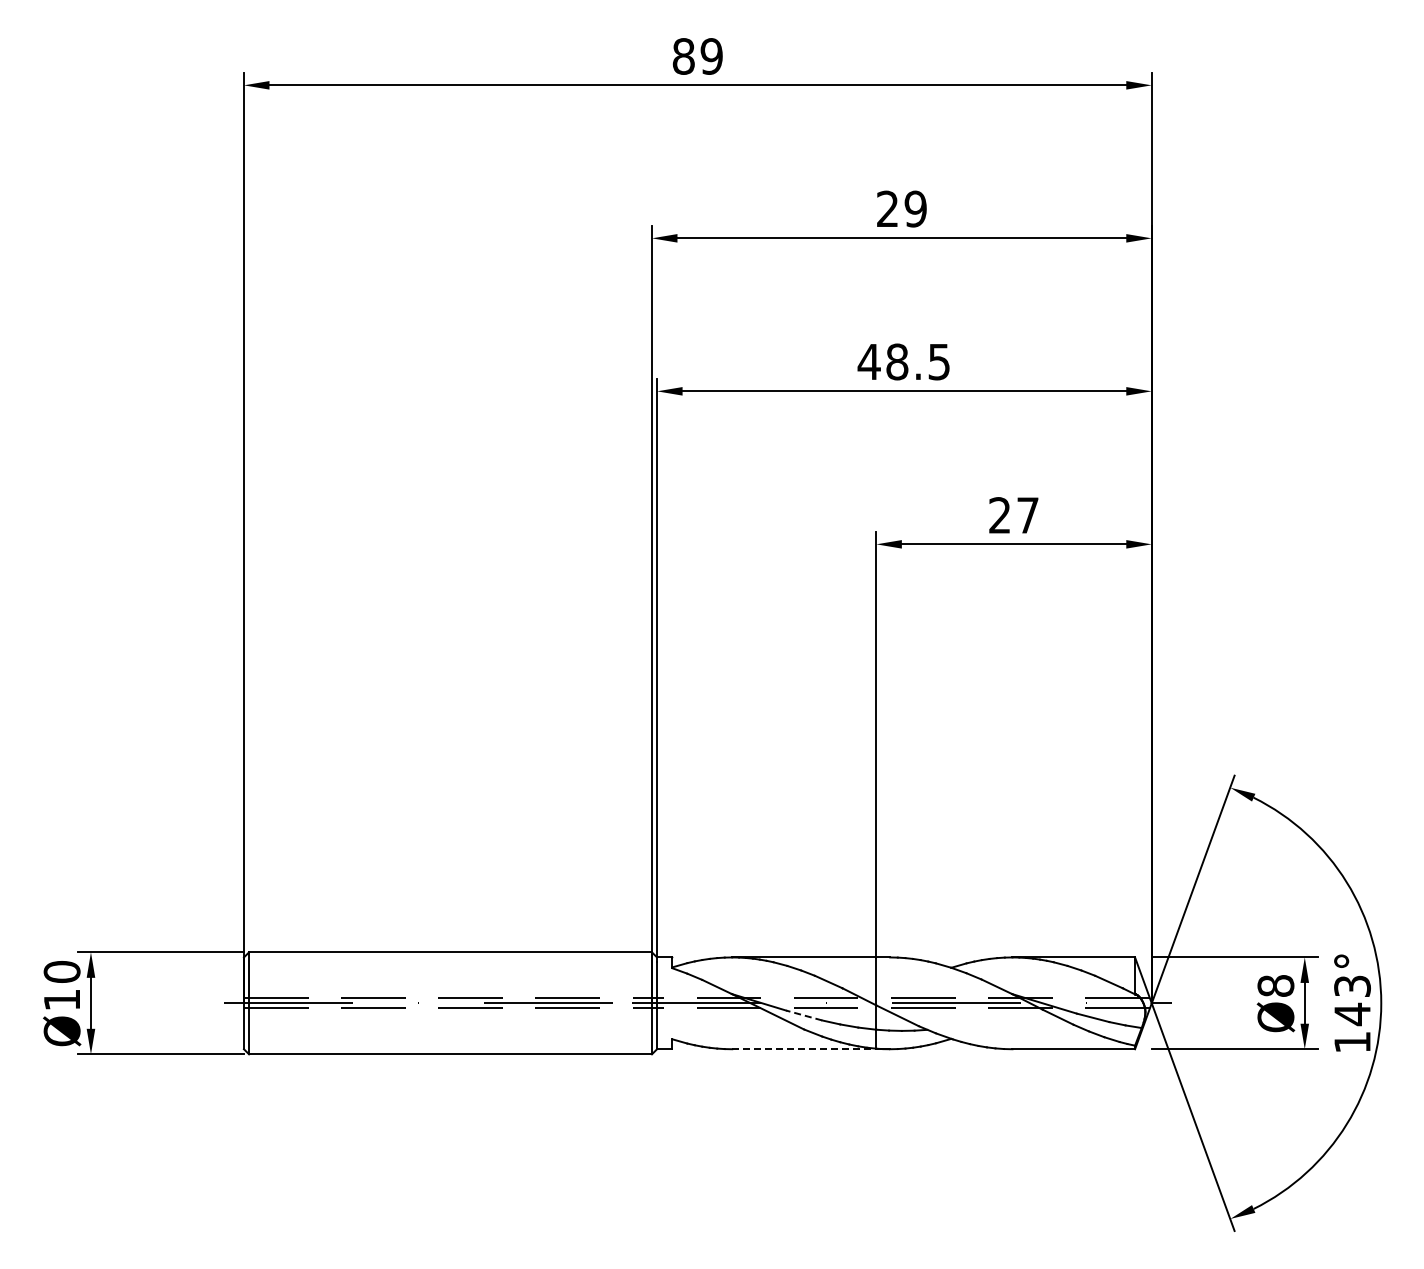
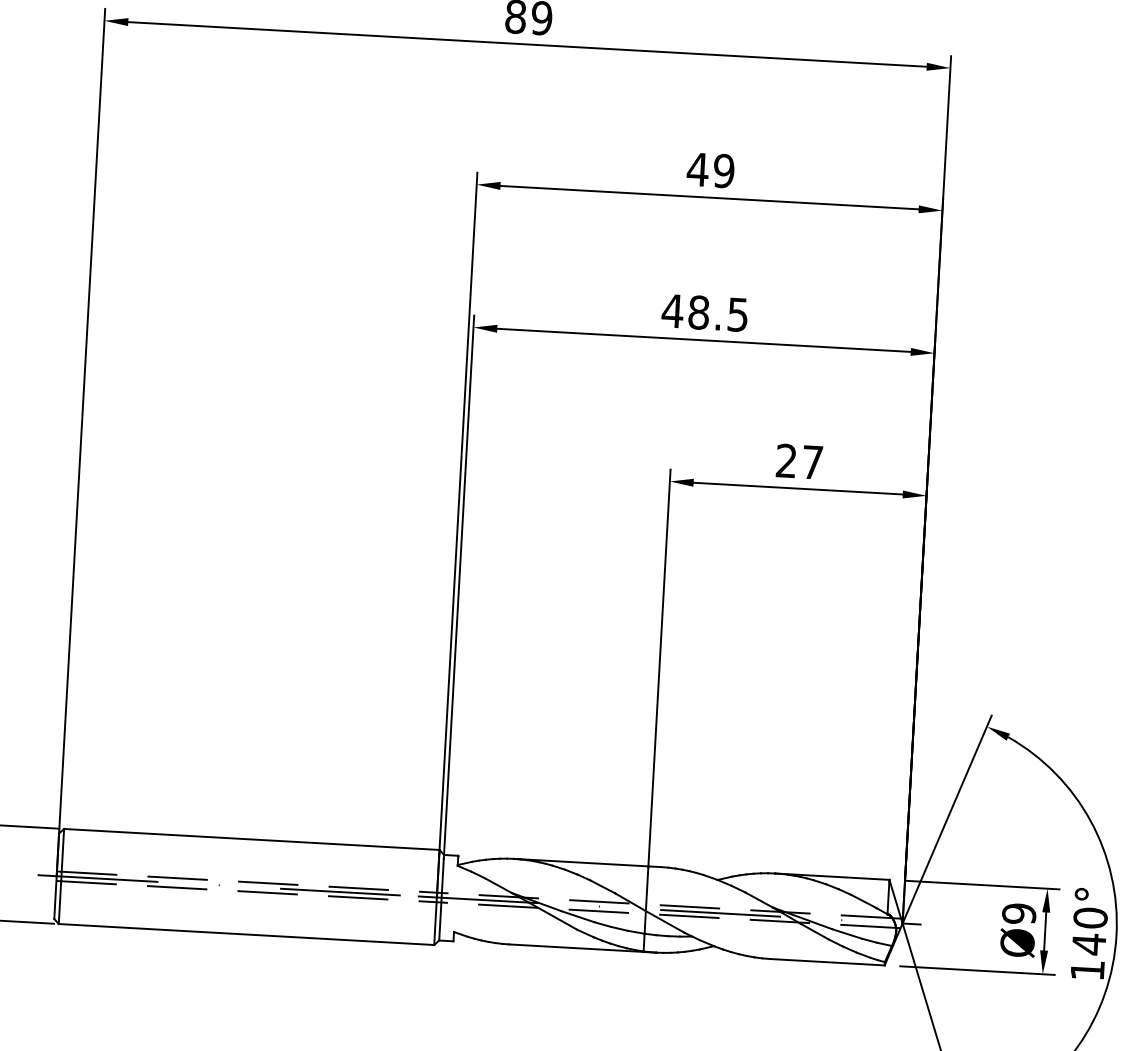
text: (887, 208) -> (697, 169), 29 -> 49
text: (1275, 986) -> (1018, 914), Ø8 -> Ø9
text: (1352, 986) -> (1090, 918), 143° -> 140°
line: (804, 1015) -> (578, 916), dashed -> solid
line: (804, 1049) -> (576, 948), dashed -> solid

